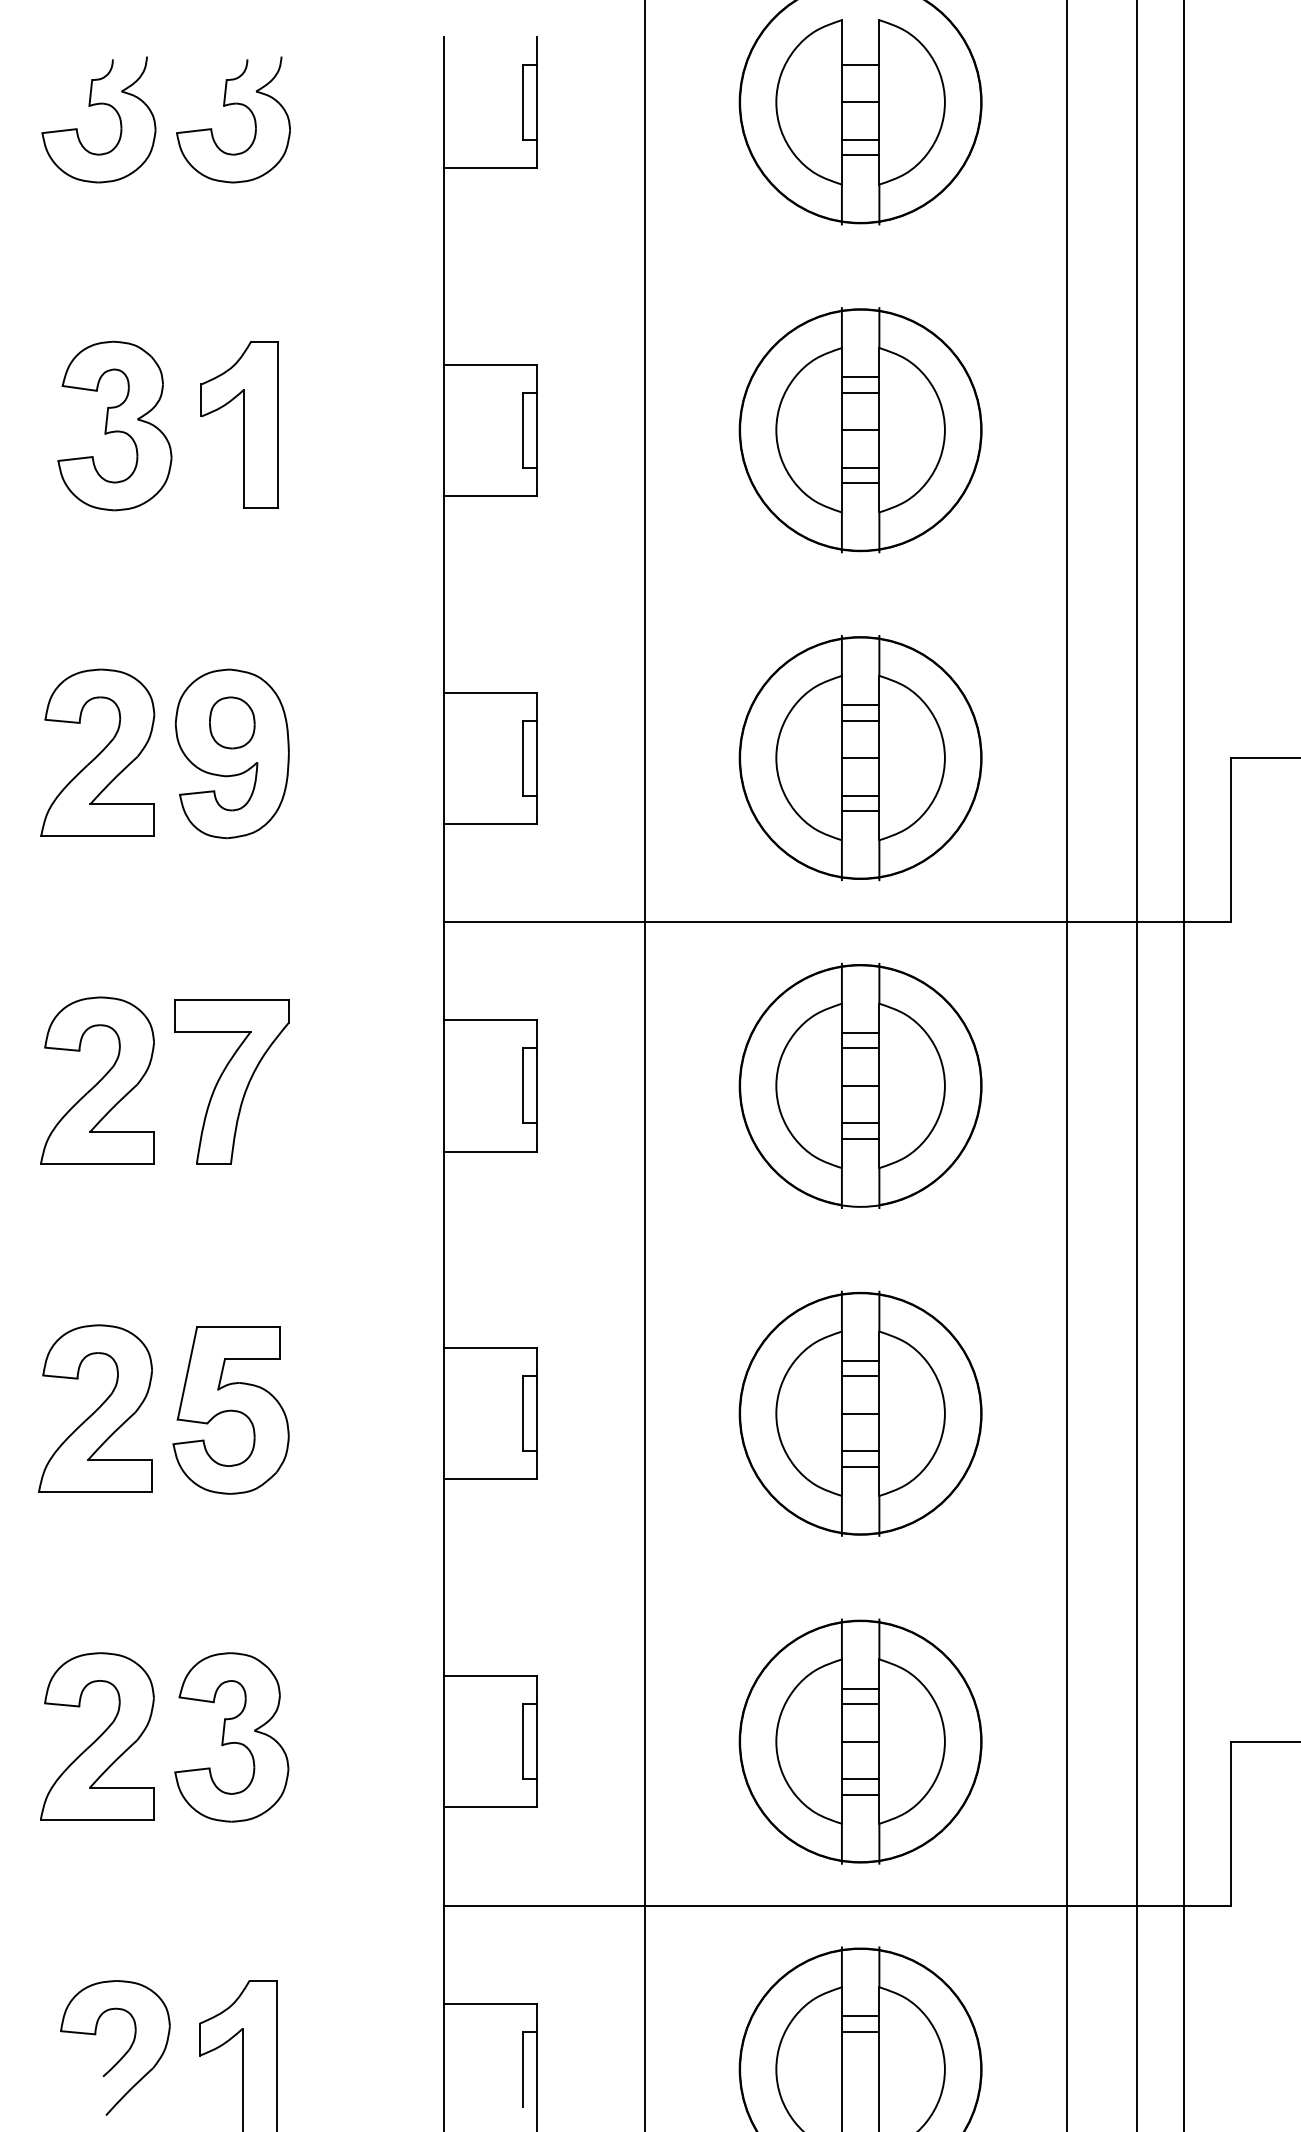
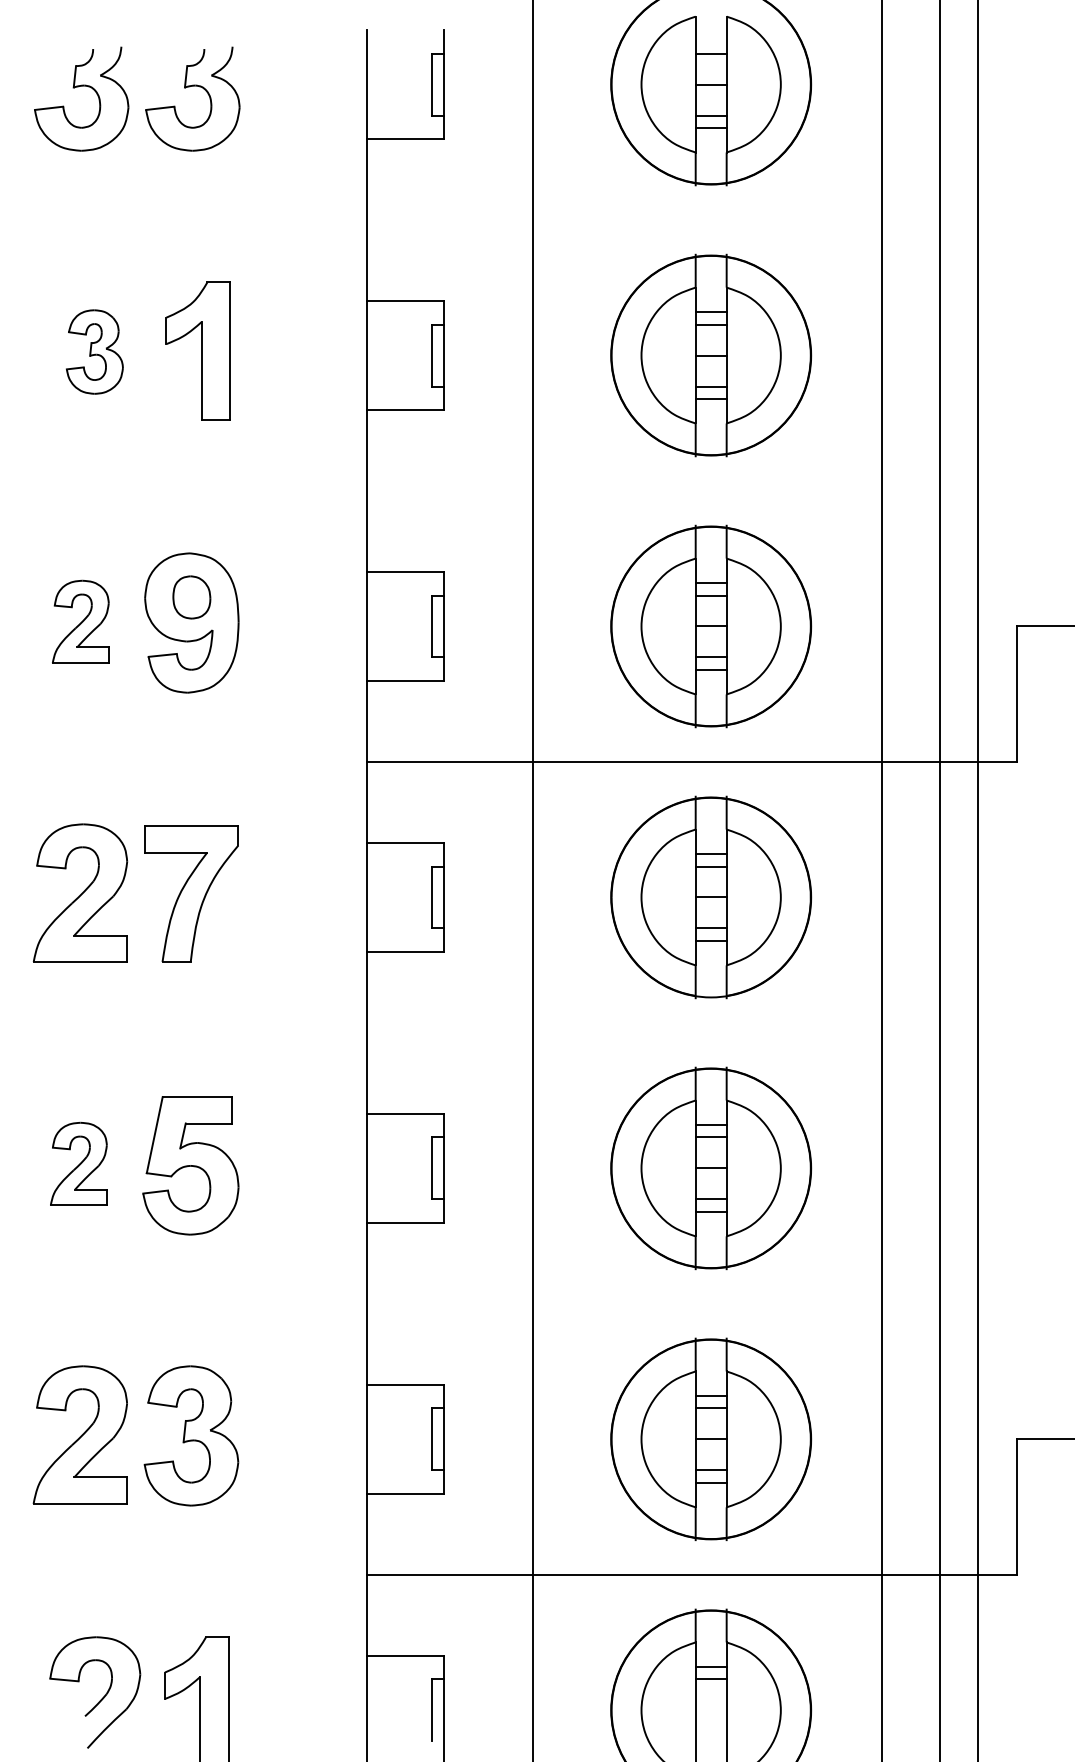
part: (114, 425) -> (94, 351), size x0.6
part: (97, 752) -> (80, 621), size x0.6
part: (95, 1408) -> (78, 1164), size x0.6

